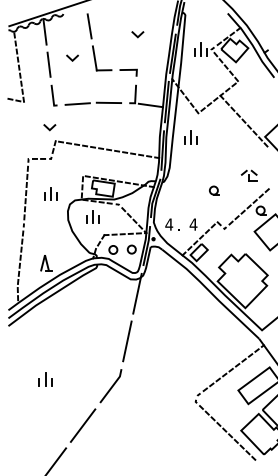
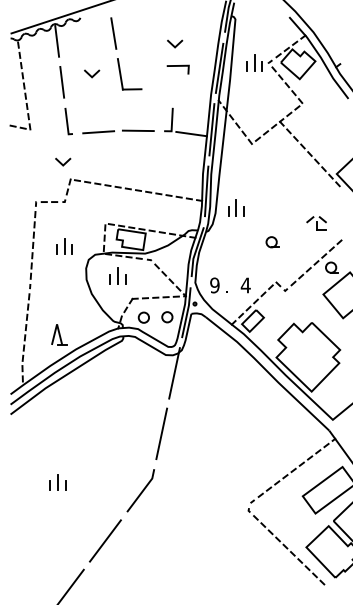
line: (127, 70) -> (177, 66), moved
part: (190, 137) -> (236, 207), moved
text: (168, 224) -> (214, 285), 4 -> 9

